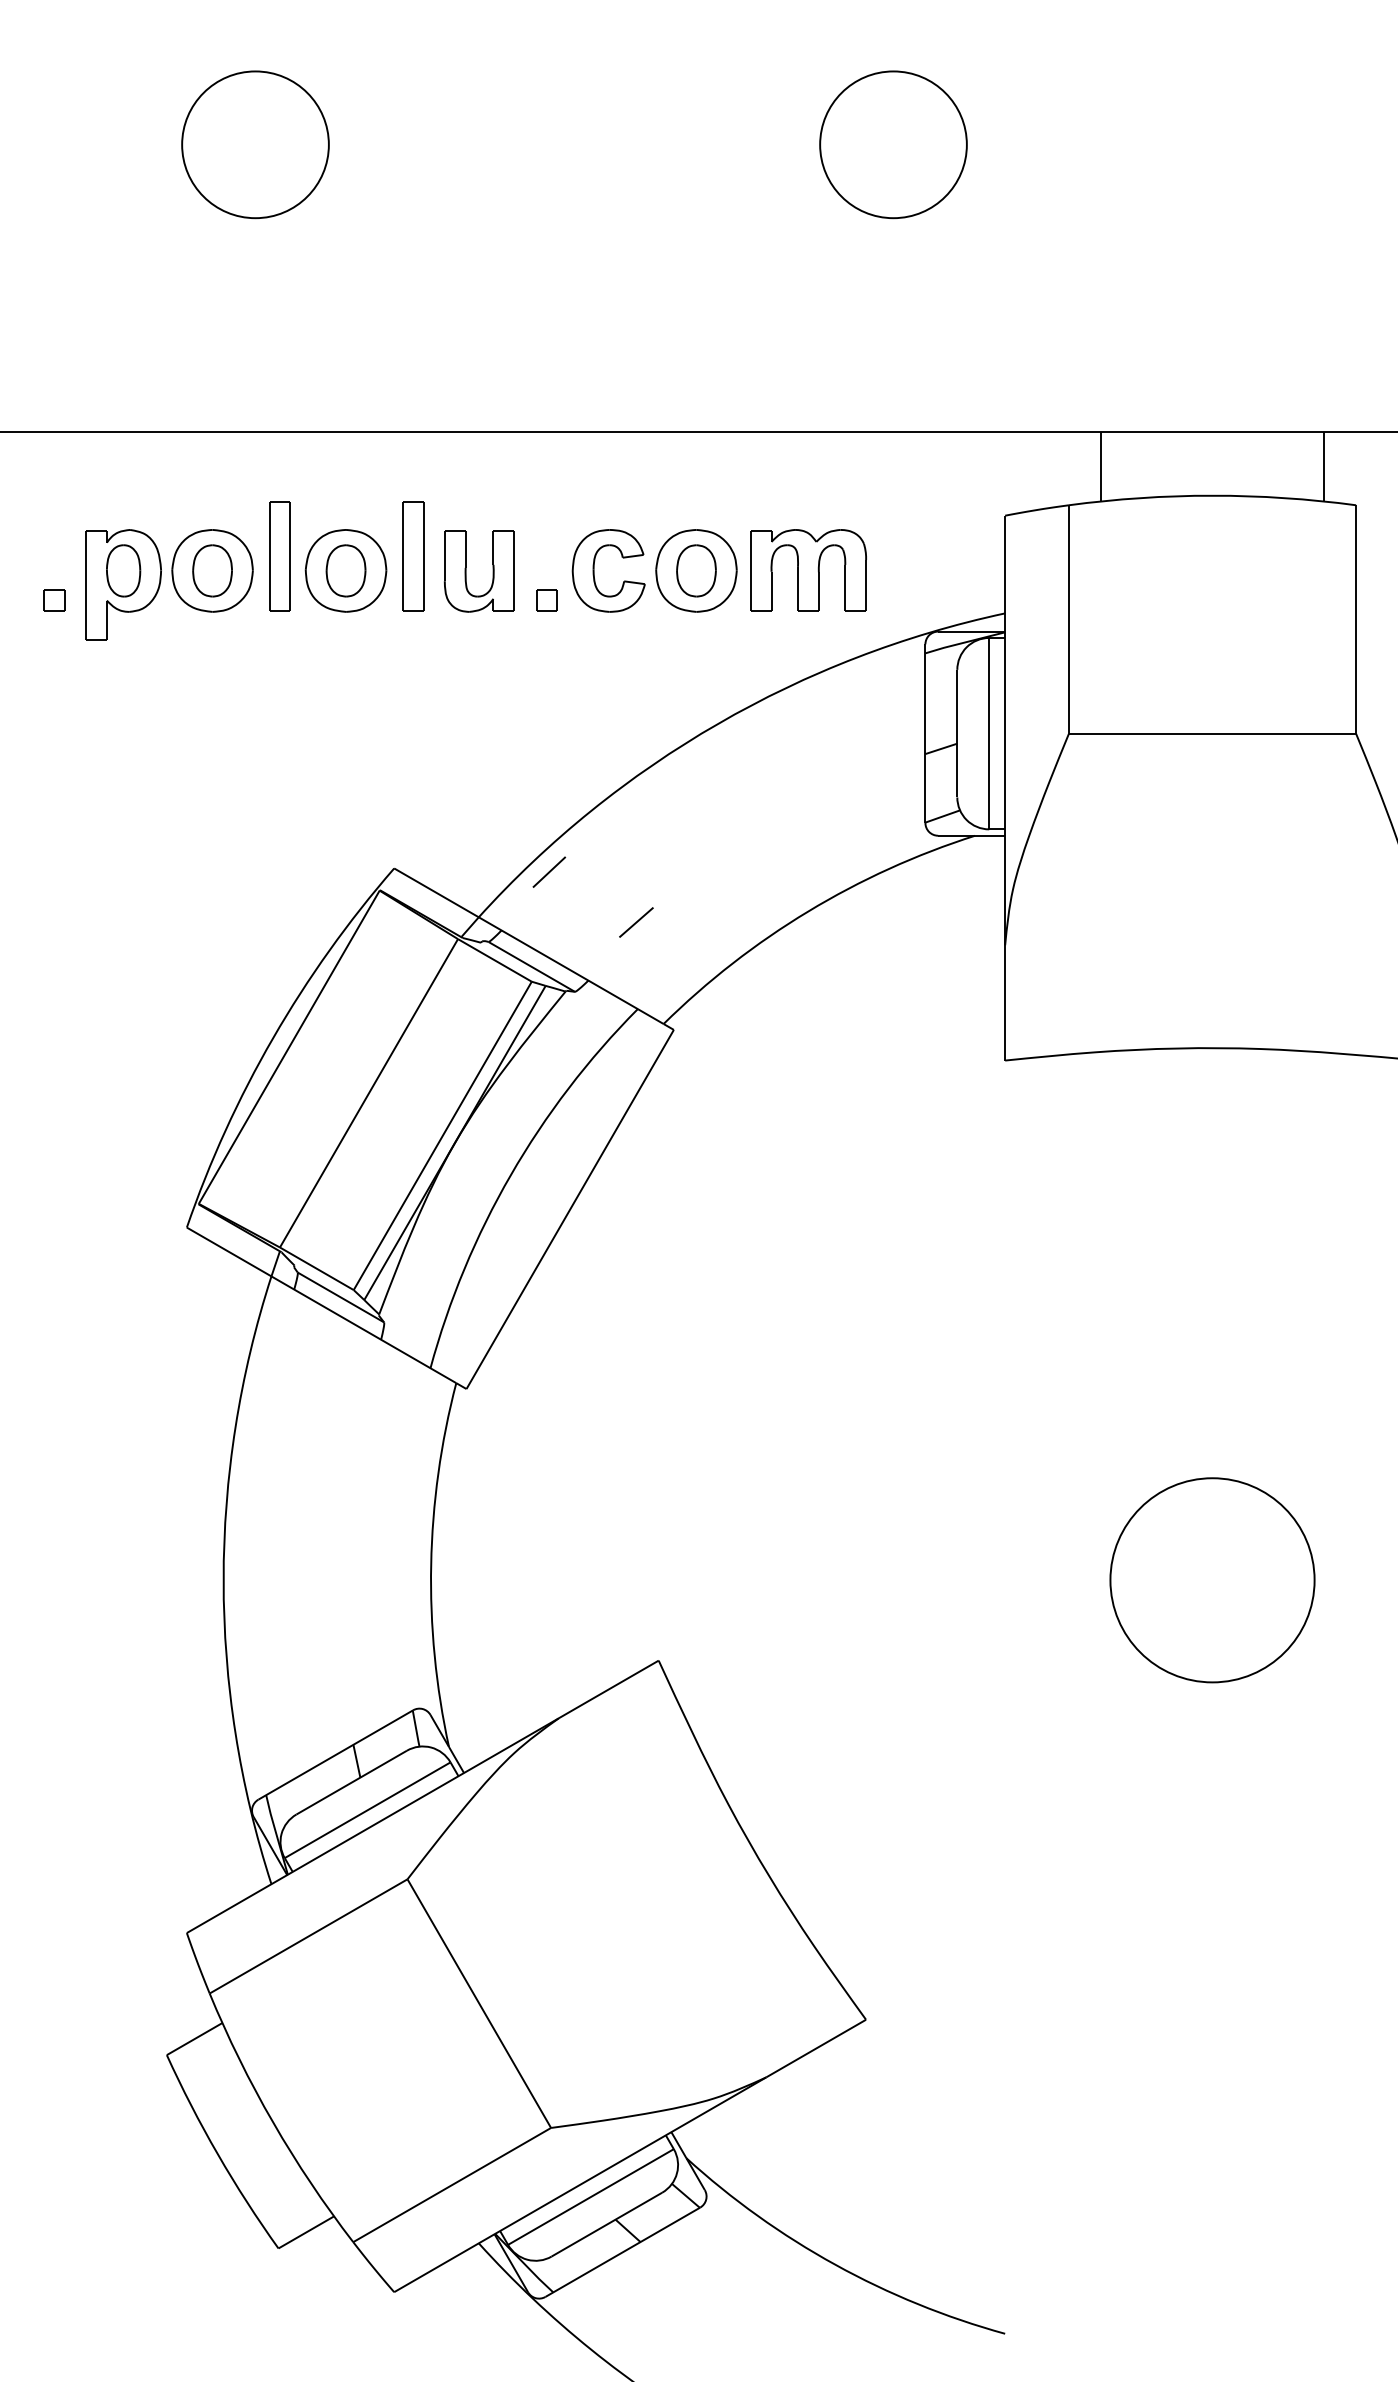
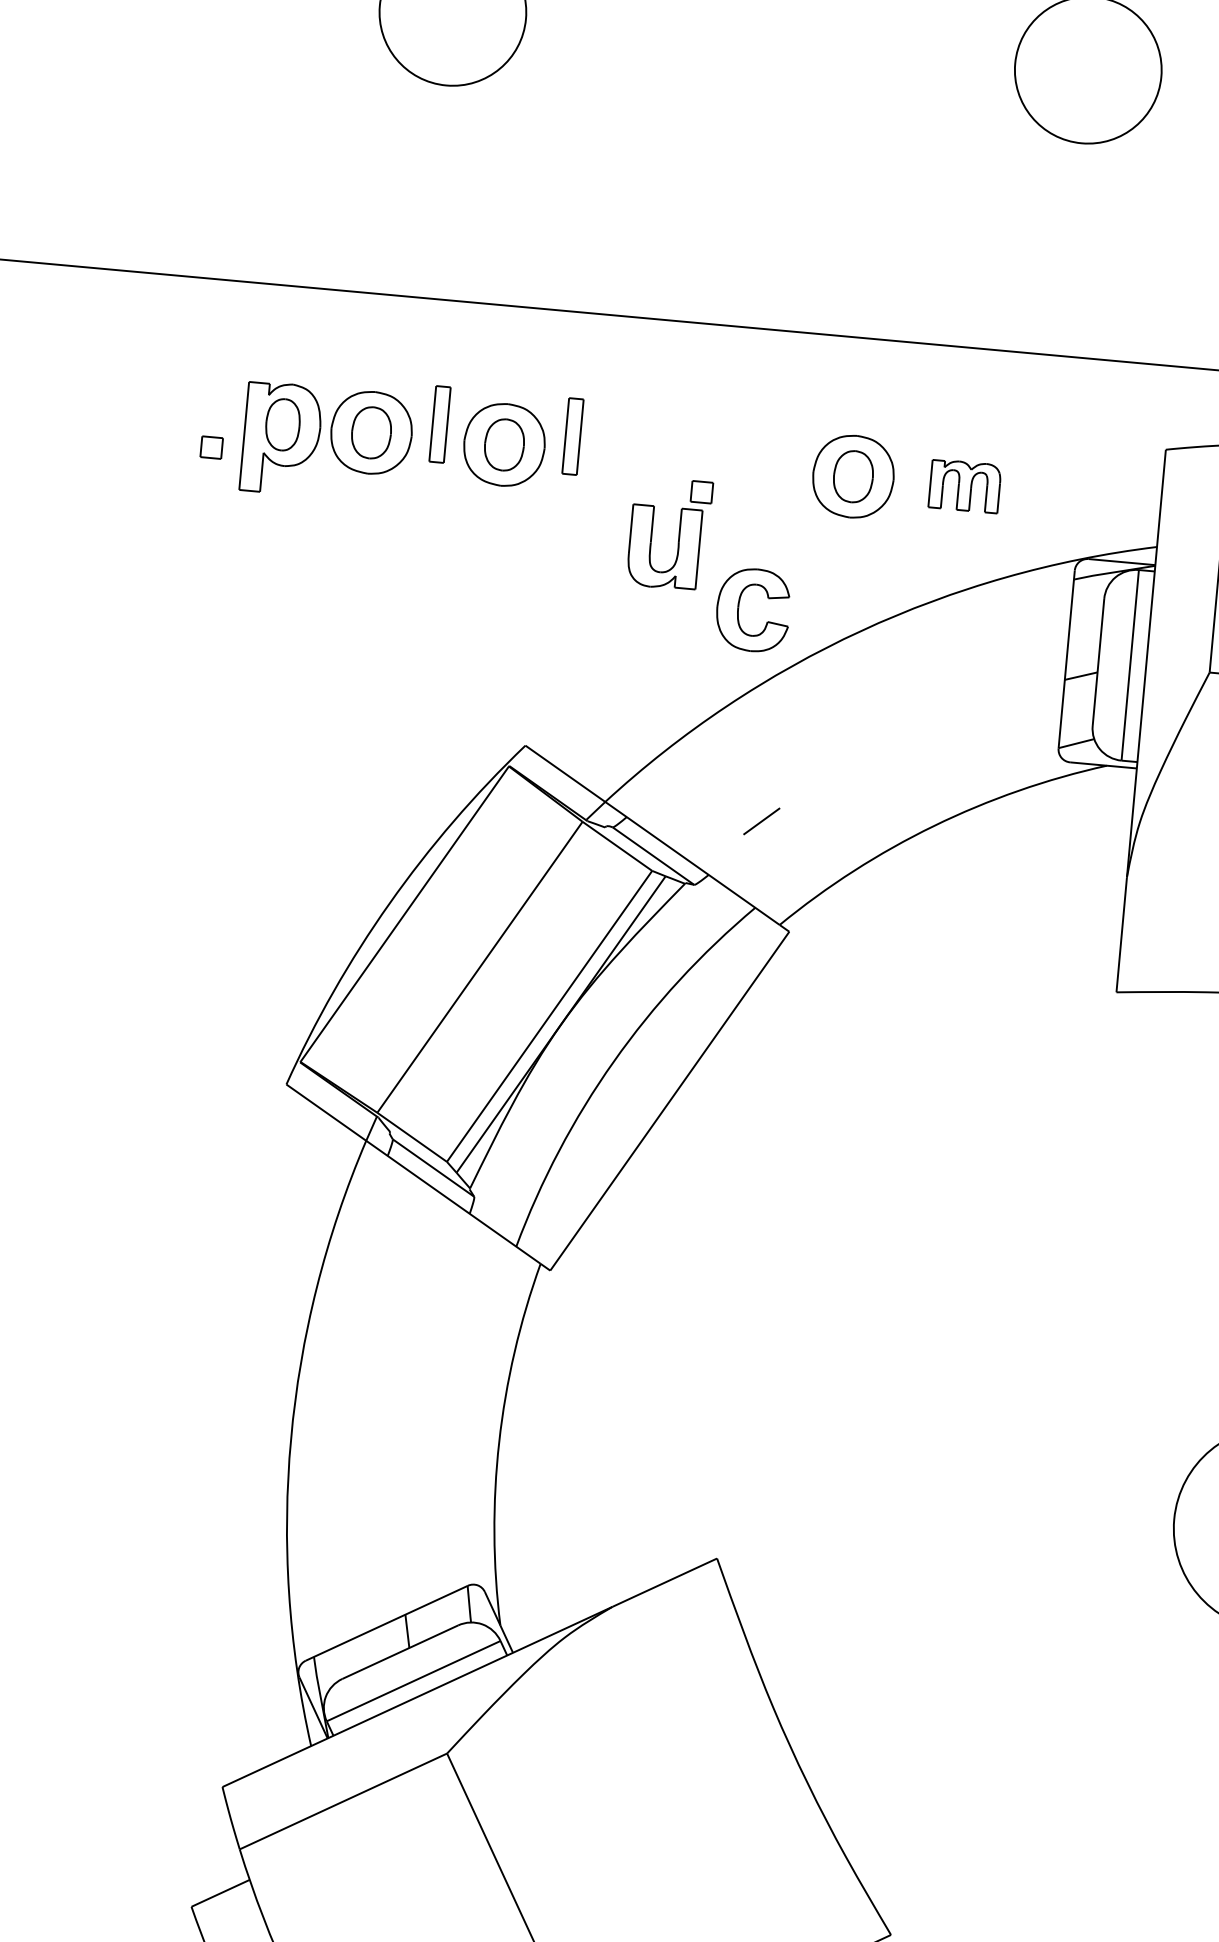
part: (279, 556) -> (439, 424), size x0.7
part: (413, 556) -> (572, 436), size x0.7
part: (594, 570) -> (739, 608), moved
part: (808, 570) -> (965, 486), size x0.6
part: (466, 571) -> (651, 546), moved
line: (549, 871) -> (679, 762), removed

